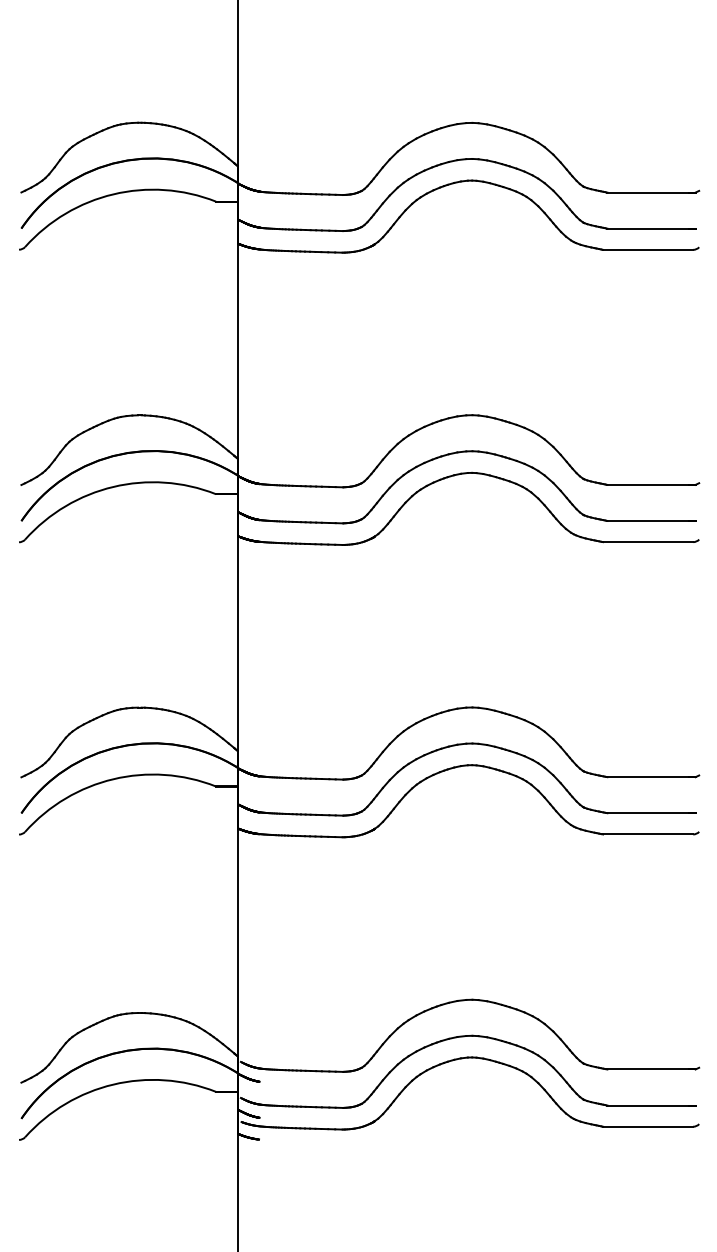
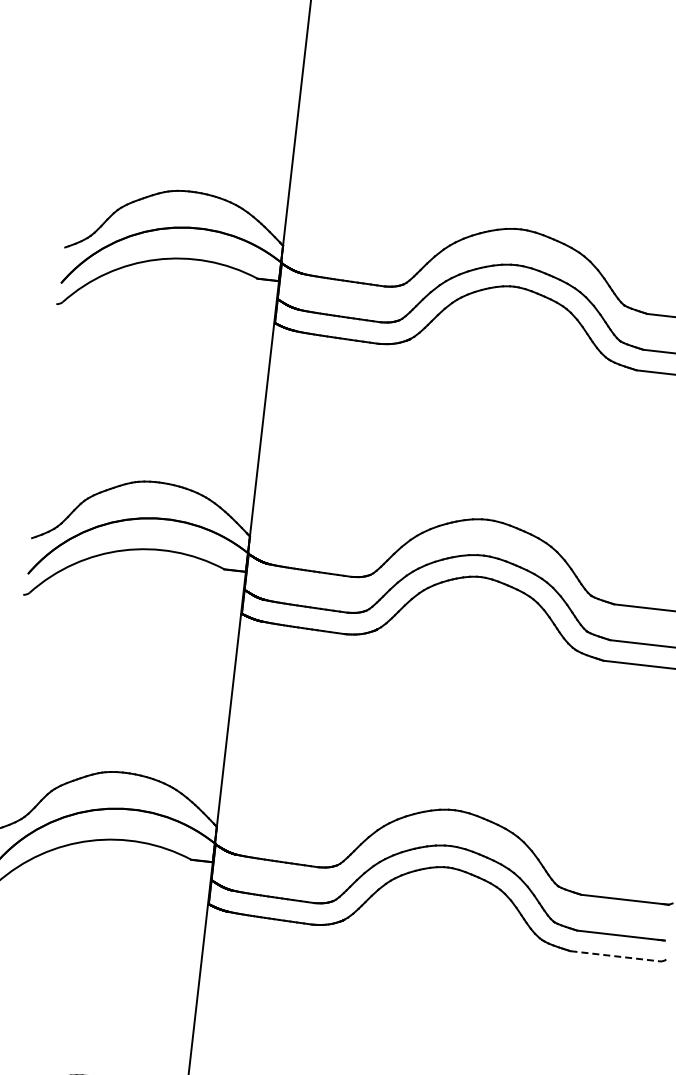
line: (648, 834) -> (615, 956), solid -> dashed

